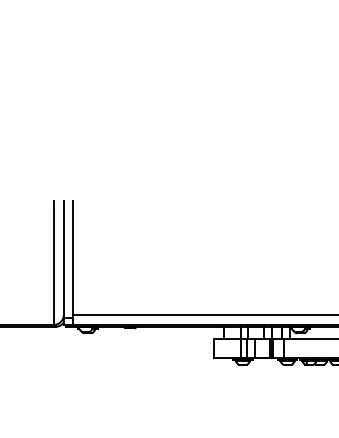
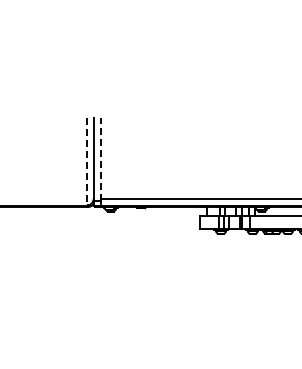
line: (73, 258) -> (100, 158), solid -> dashed
line: (53, 264) -> (86, 162), solid -> dashed

